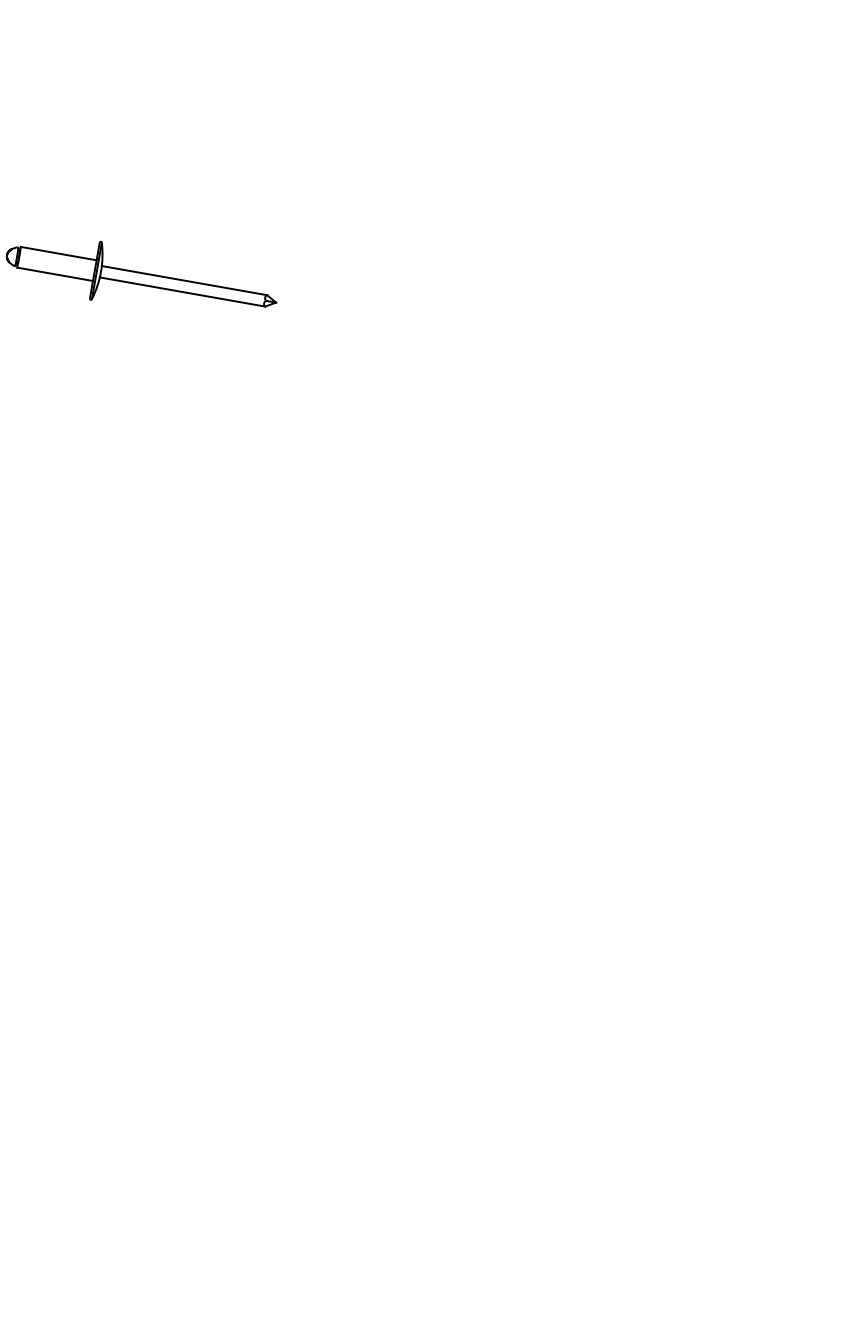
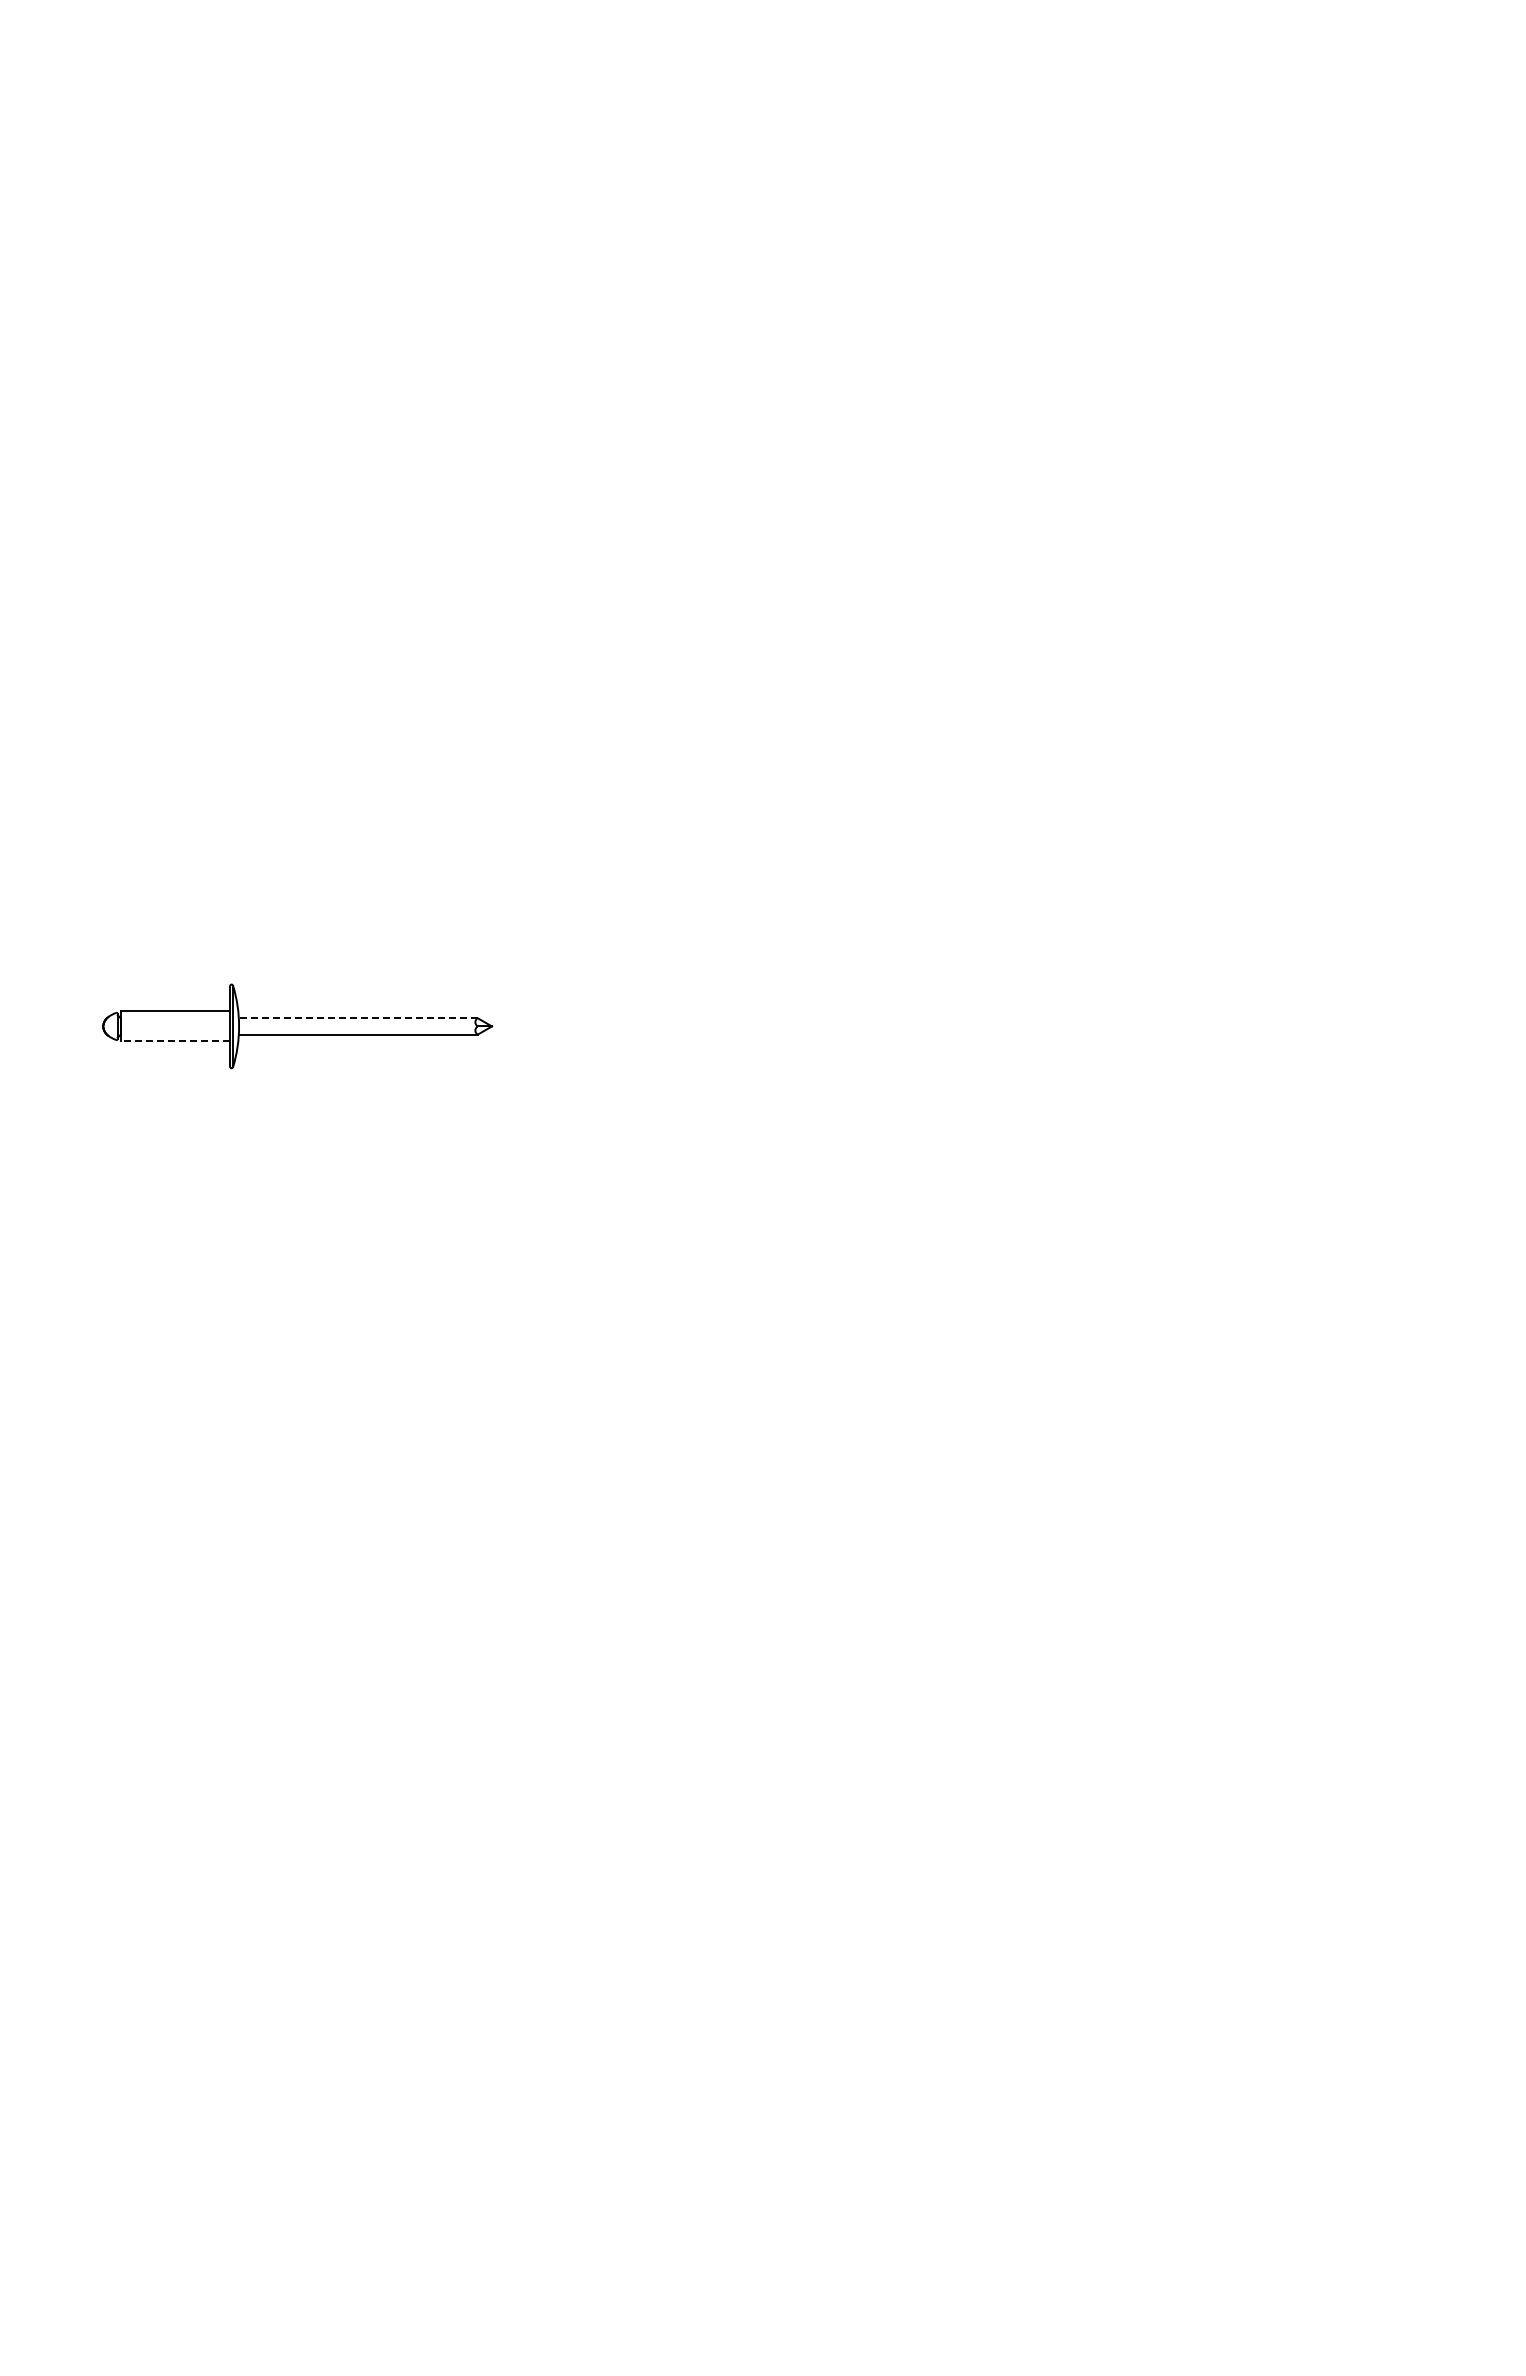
line: (55, 274) -> (175, 1041), solid -> dashed
line: (183, 280) -> (357, 1018), solid -> dashed

